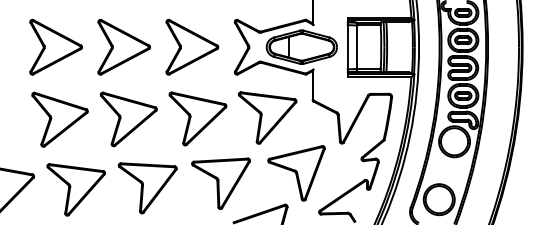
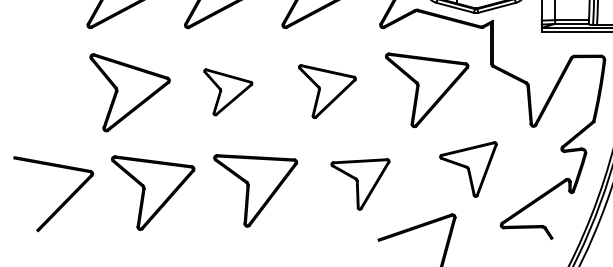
part: (197, 118) -> (326, 90), size x0.7
part: (128, 119) -> (228, 92), size x0.6
part: (296, 173) -> (468, 169), size x0.7
part: (220, 183) -> (359, 183), size x0.7

